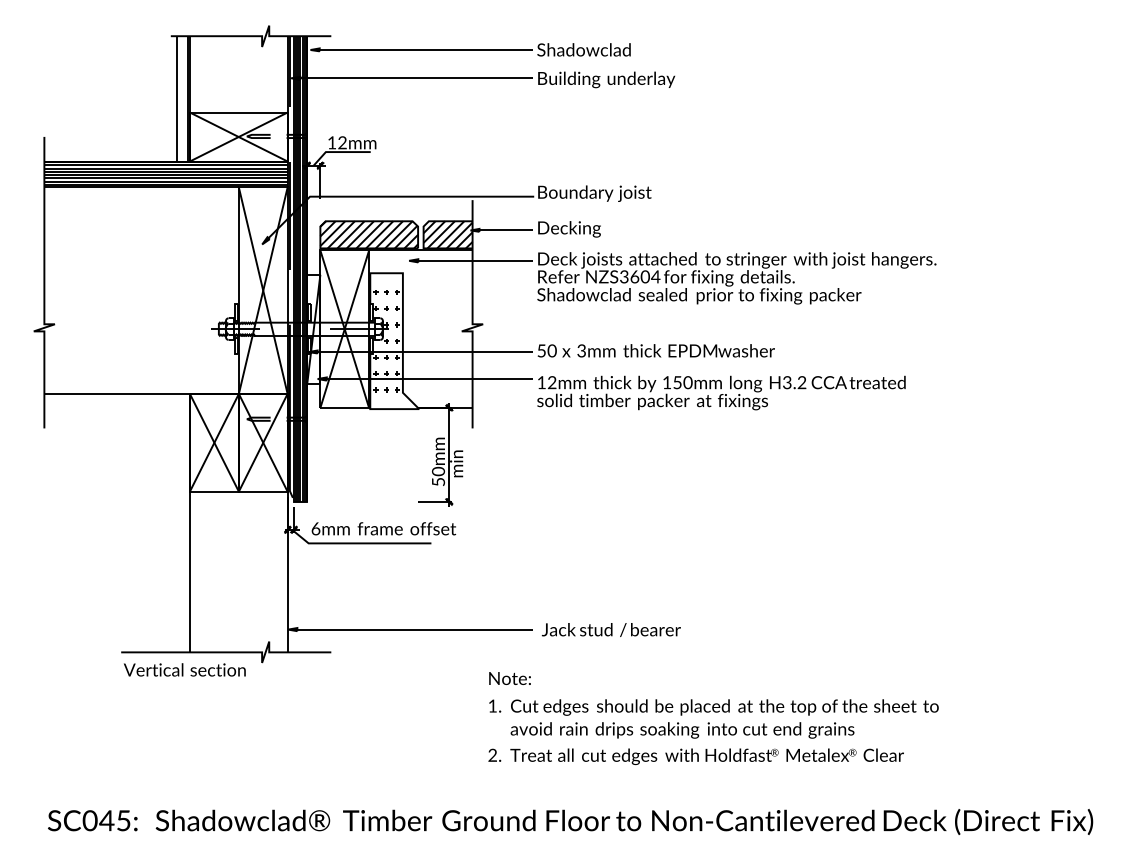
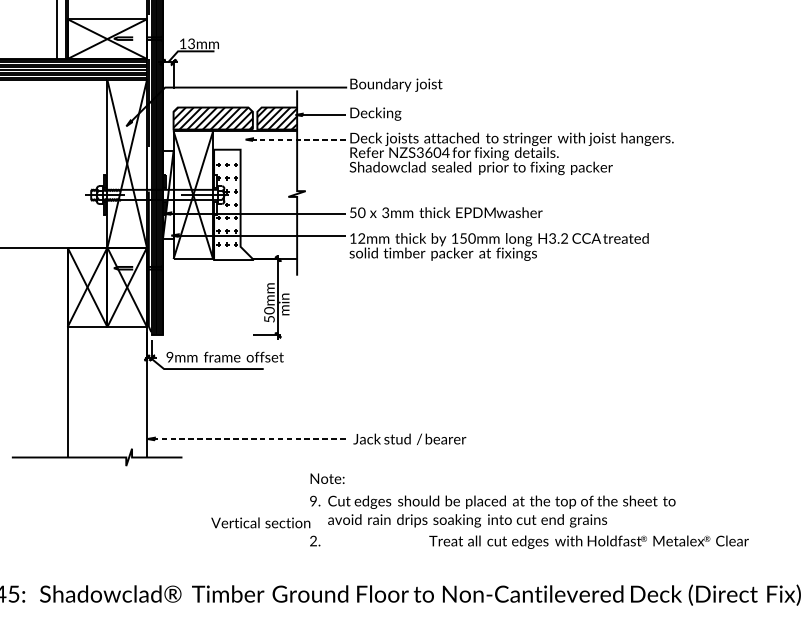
text: (342, 144) -> (191, 45), 12mm -> 13mm
line: (474, 260) -> (298, 139), solid -> dashed
text: (315, 528) -> (169, 356), 6mm -> 9mm
line: (414, 629) -> (249, 438), solid -> dashed
text: (184, 669) -> (260, 522), moved
text: (492, 705) -> (313, 500), 1. -> 9.
text: (706, 756) -> (588, 542), moved

